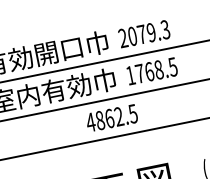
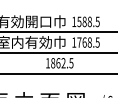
text: (143, 33) -> (85, 21), 2079.3 -> 1588.5
text: (90, 123) -> (47, 63), 4862.5 -> 1862.5

